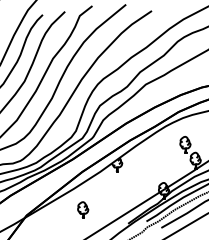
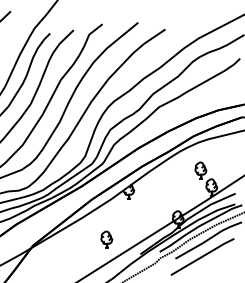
part: (82, 209) -> (106, 239), moved

